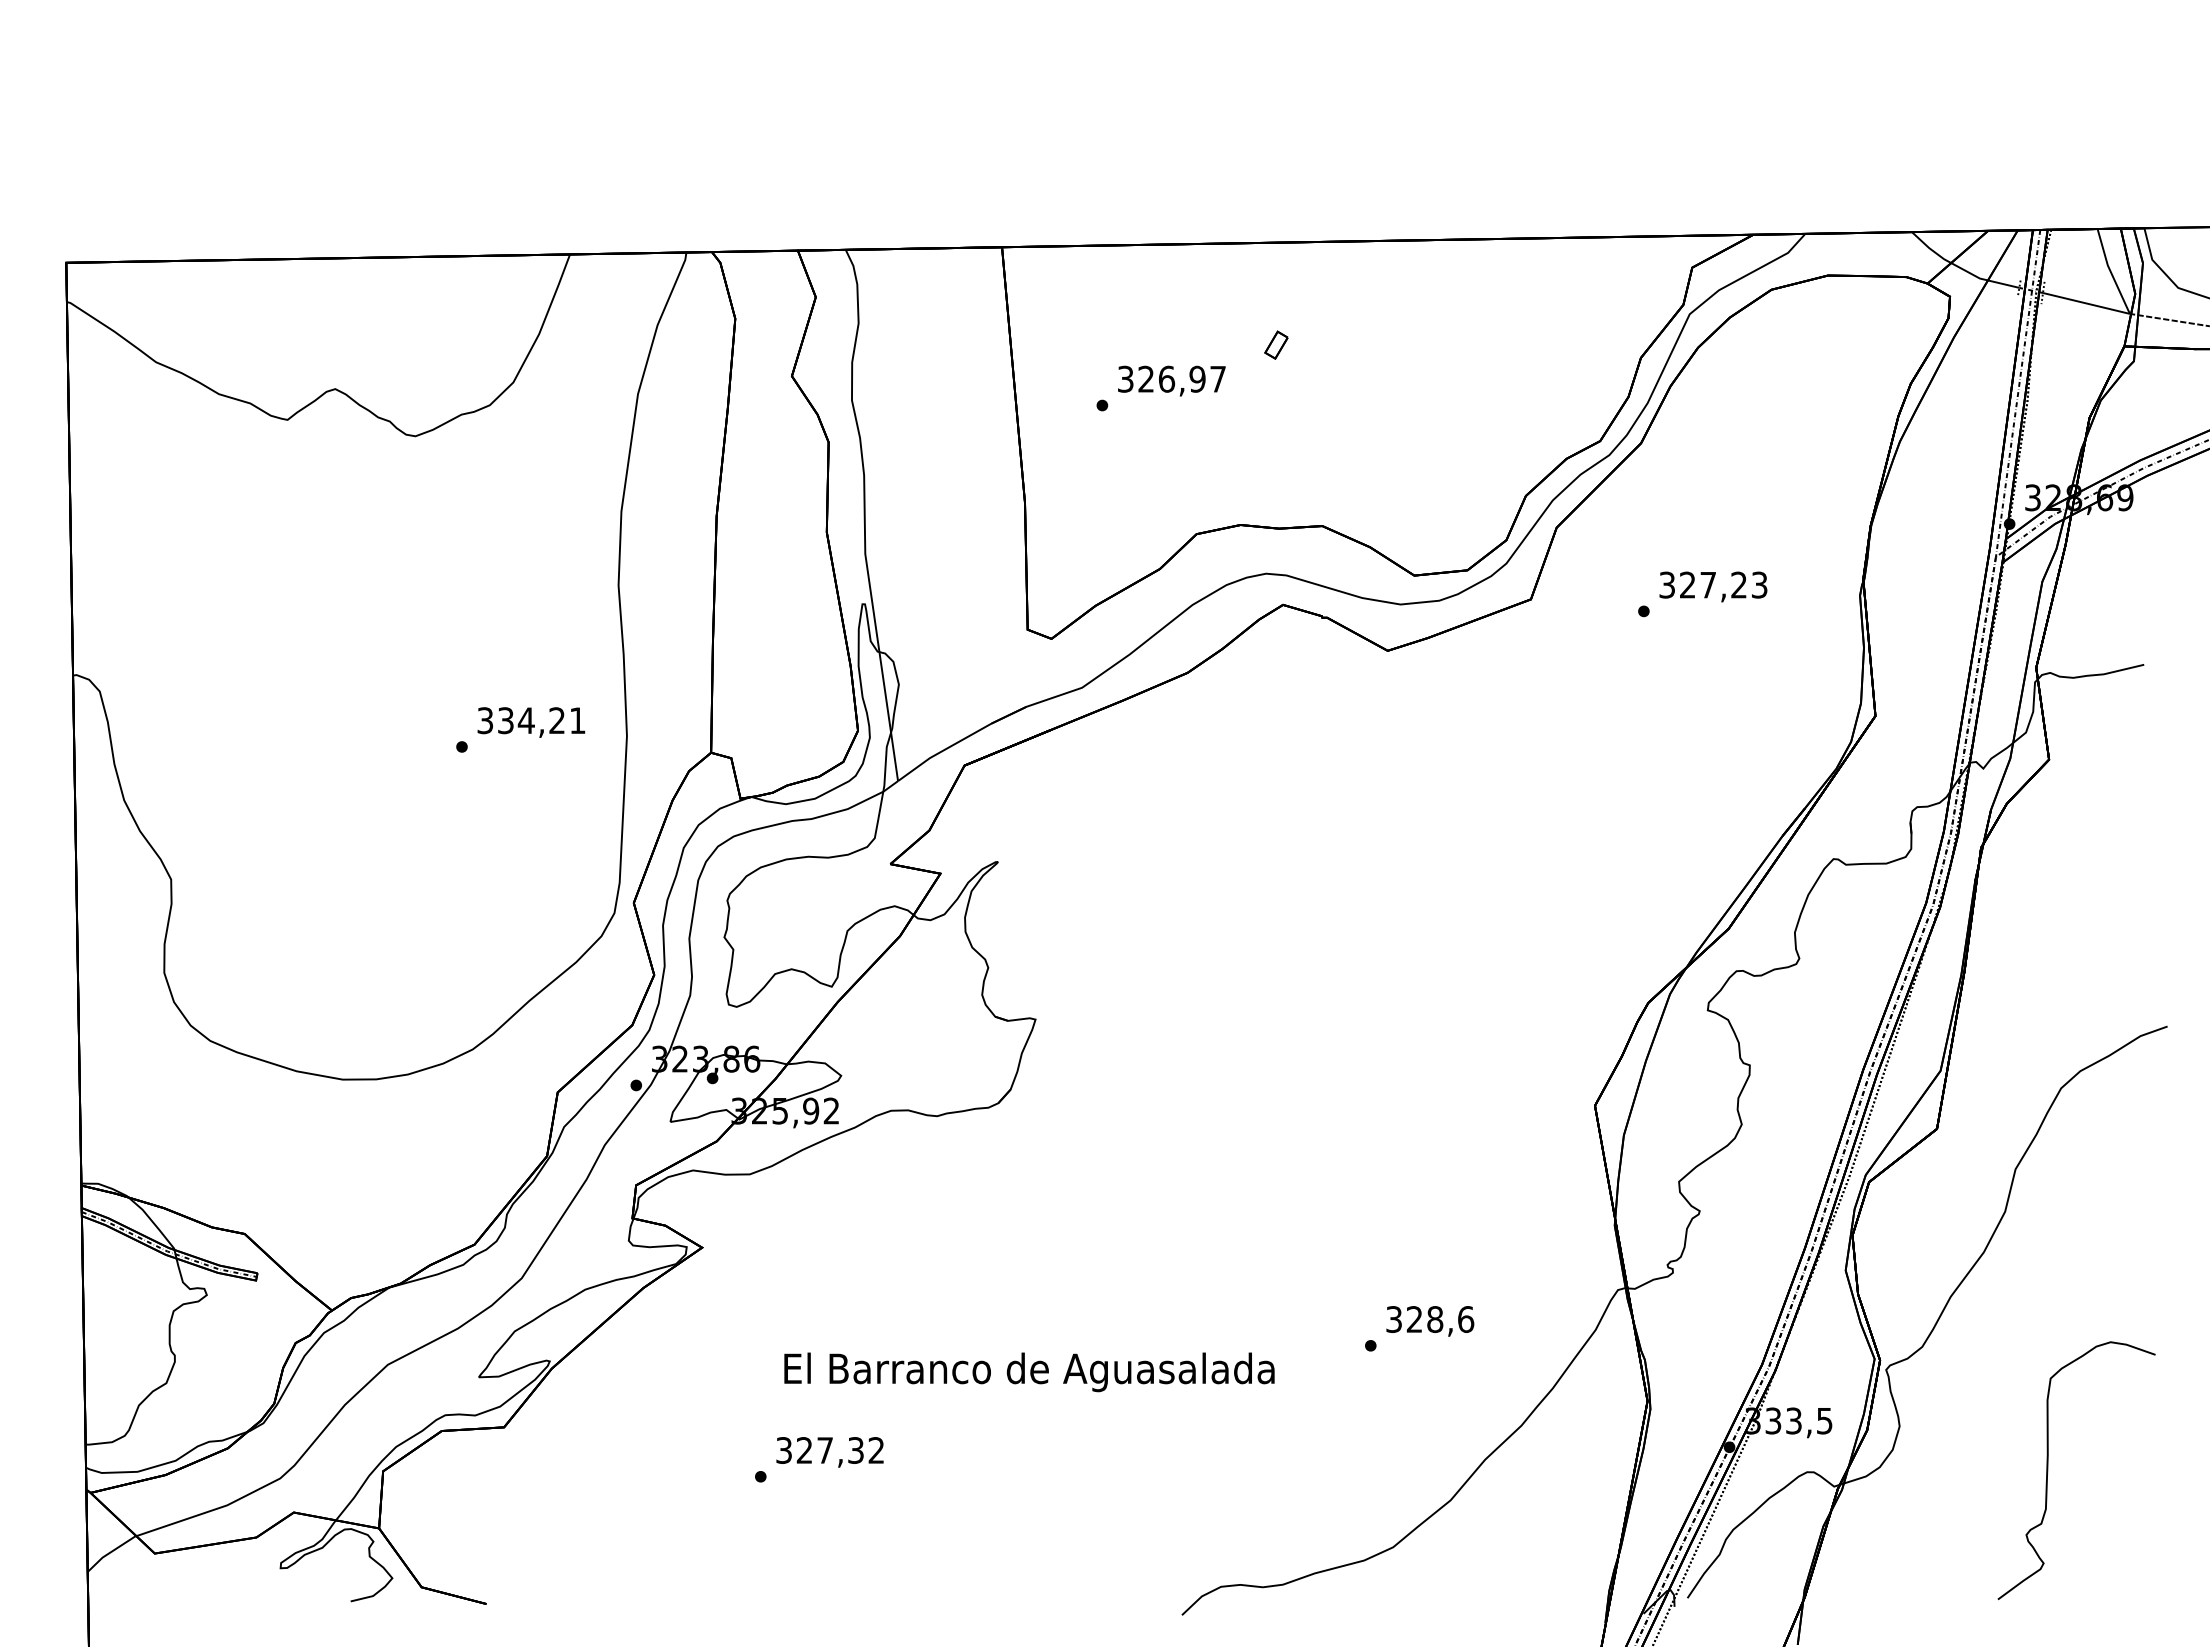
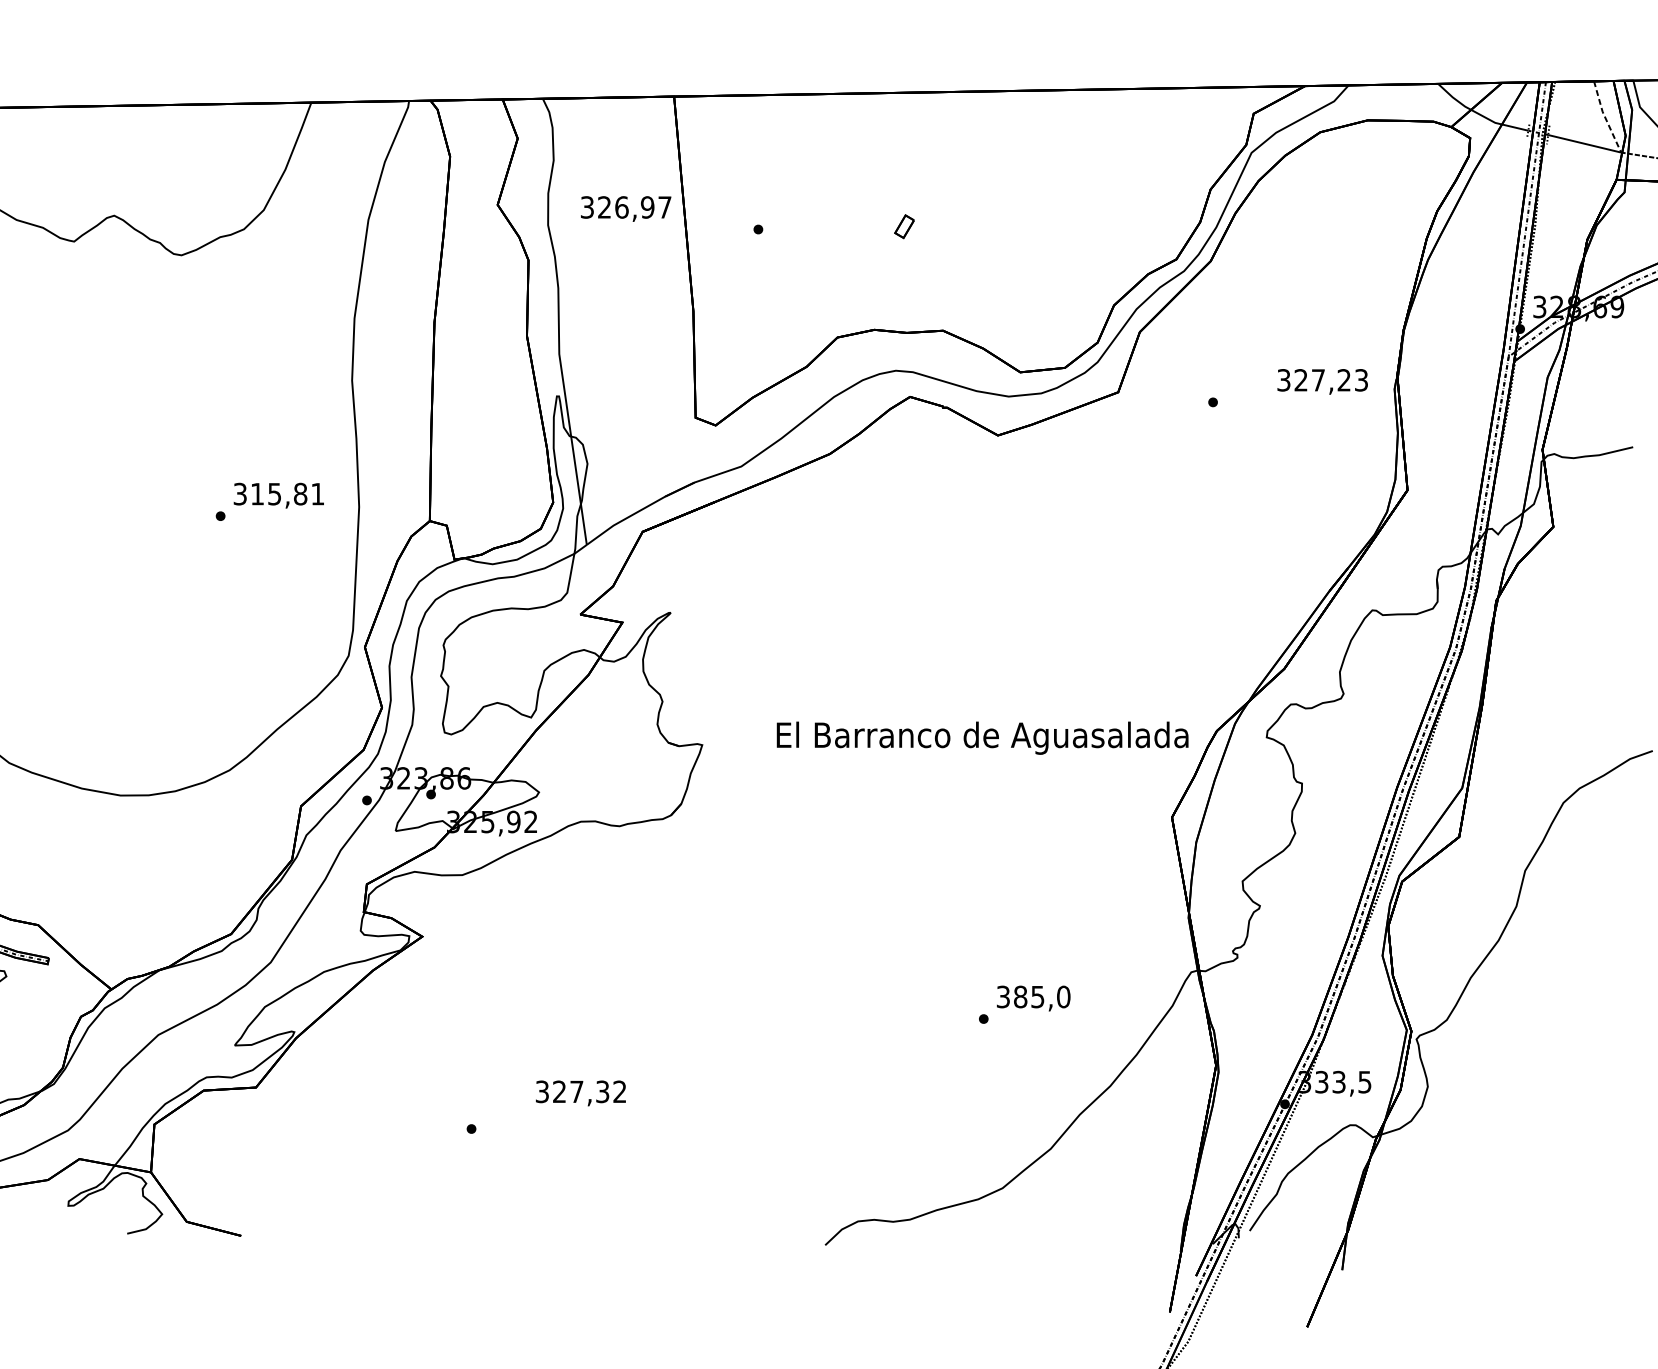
line: (2110, 271) -> (1604, 116), solid -> dashed
part: (1276, 344) -> (904, 226), moved
text: (1171, 380) -> (625, 208), moved
text: (1713, 586) -> (1322, 381), moved
text: (531, 720) -> (279, 493), 334,21 -> 315,81
text: (1440, 1319) -> (1042, 996), 328,6 -> 385,0
text: (1029, 1372) -> (982, 738), moved
text: (829, 1452) -> (580, 1093), moved
curve: (2048, 1470) -> (1552, 1123), removed

